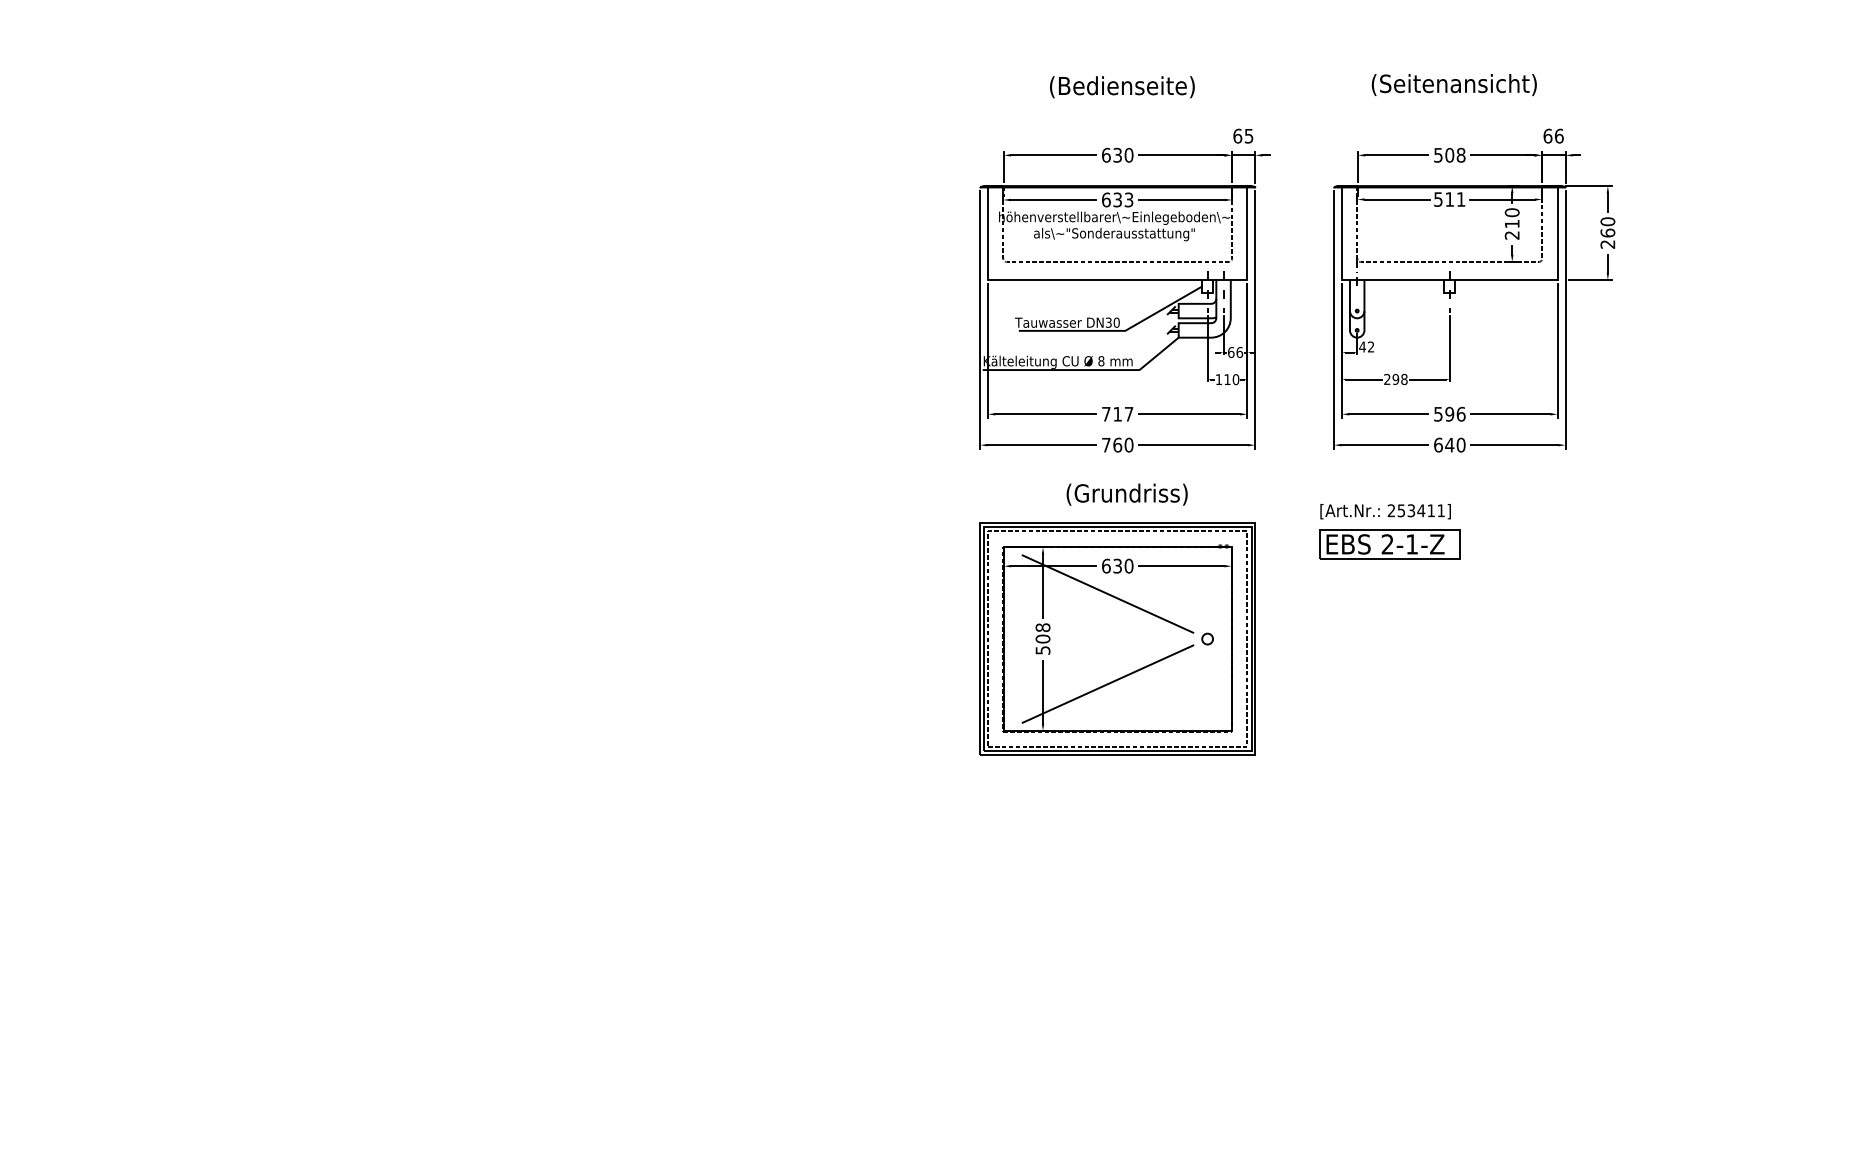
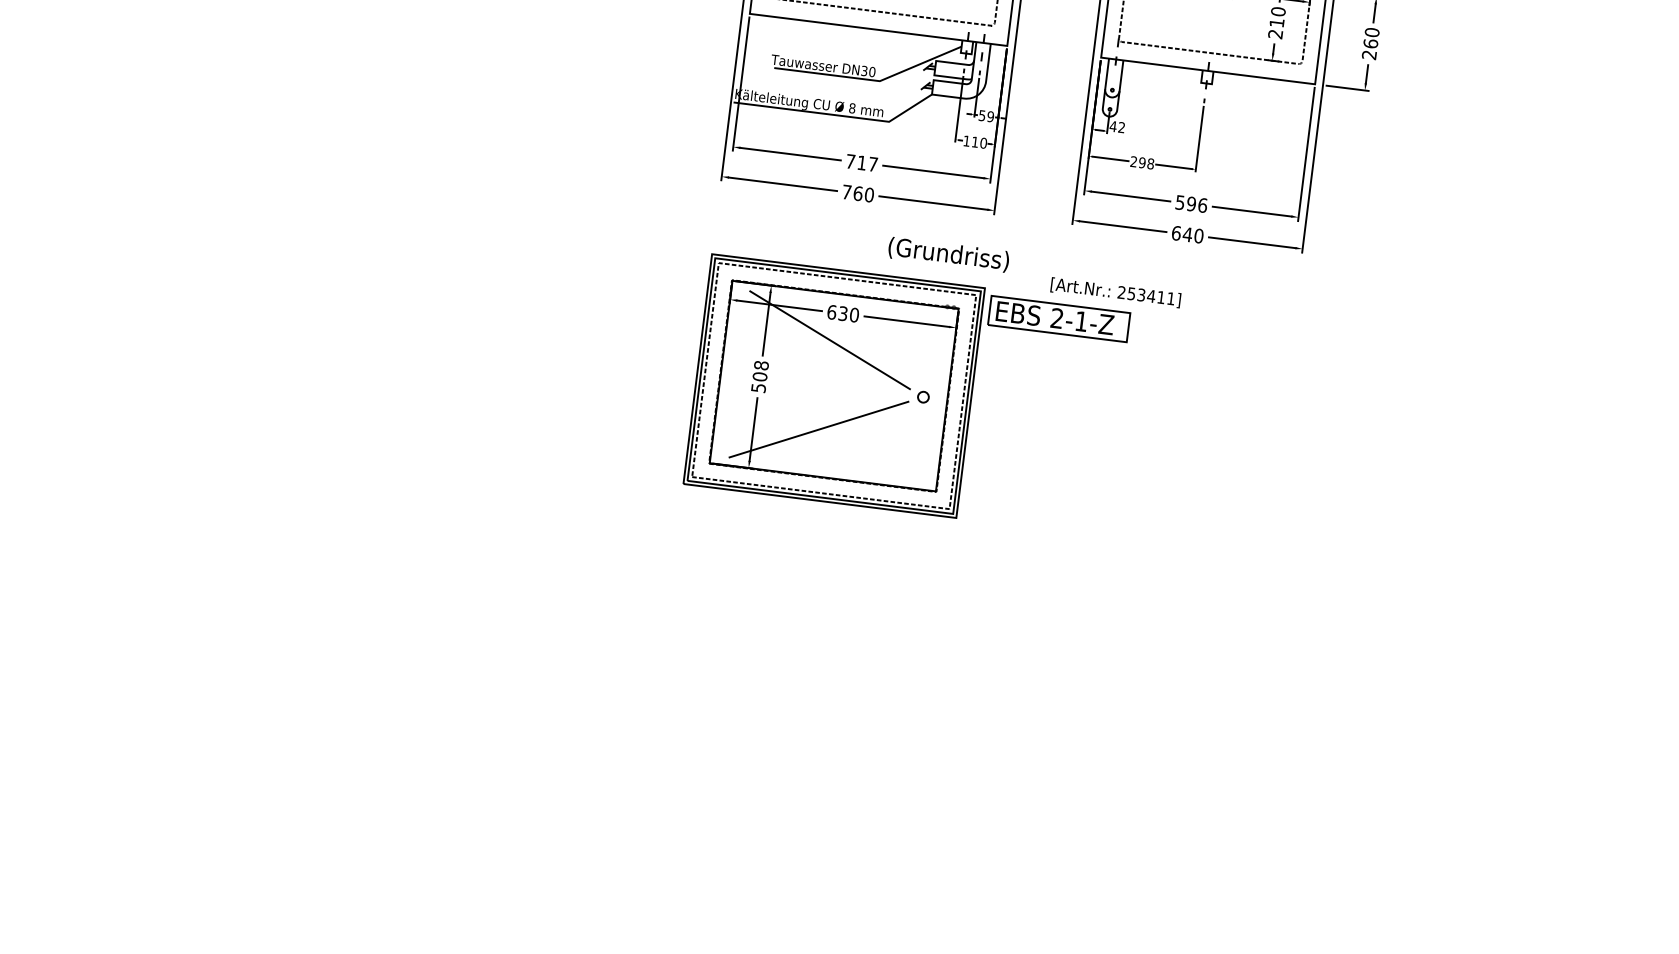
text: (1235, 352) -> (986, 116), 66 -> 59
text: (1126, 494) -> (948, 254), moved
part: (1389, 544) -> (1059, 318), moved

